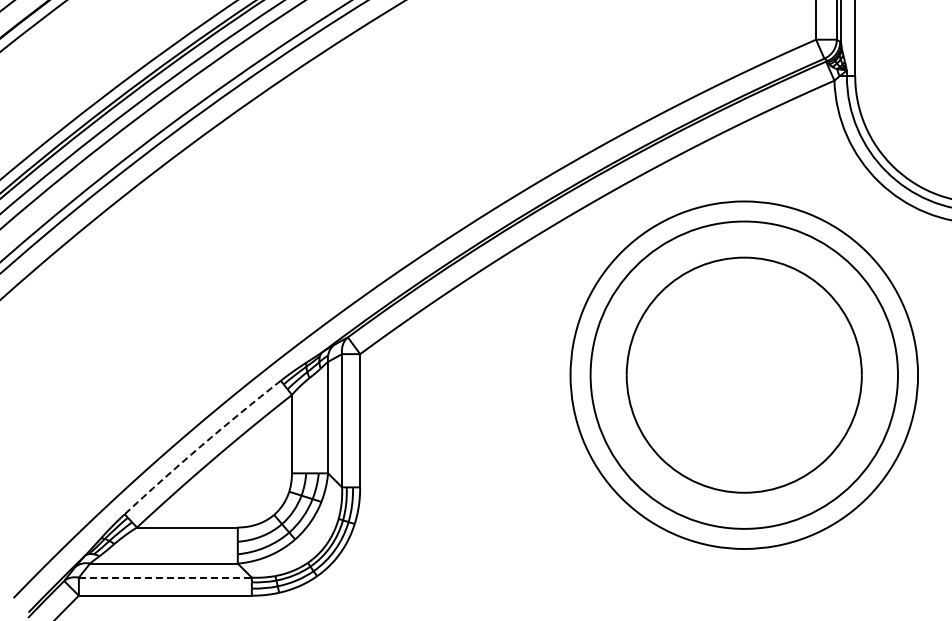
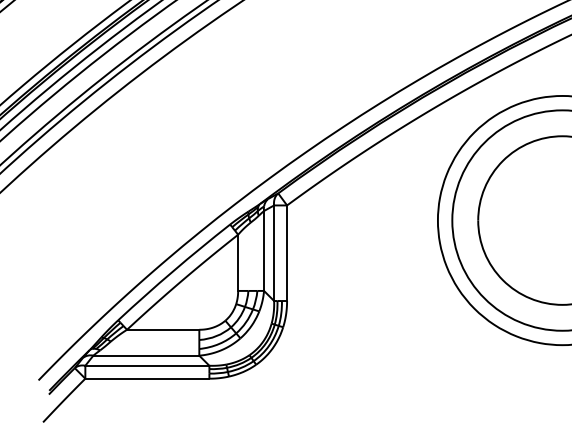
arc: (201, 445) -> (173, 270), dashed -> solid
line: (165, 577) -> (147, 365), dashed -> solid

